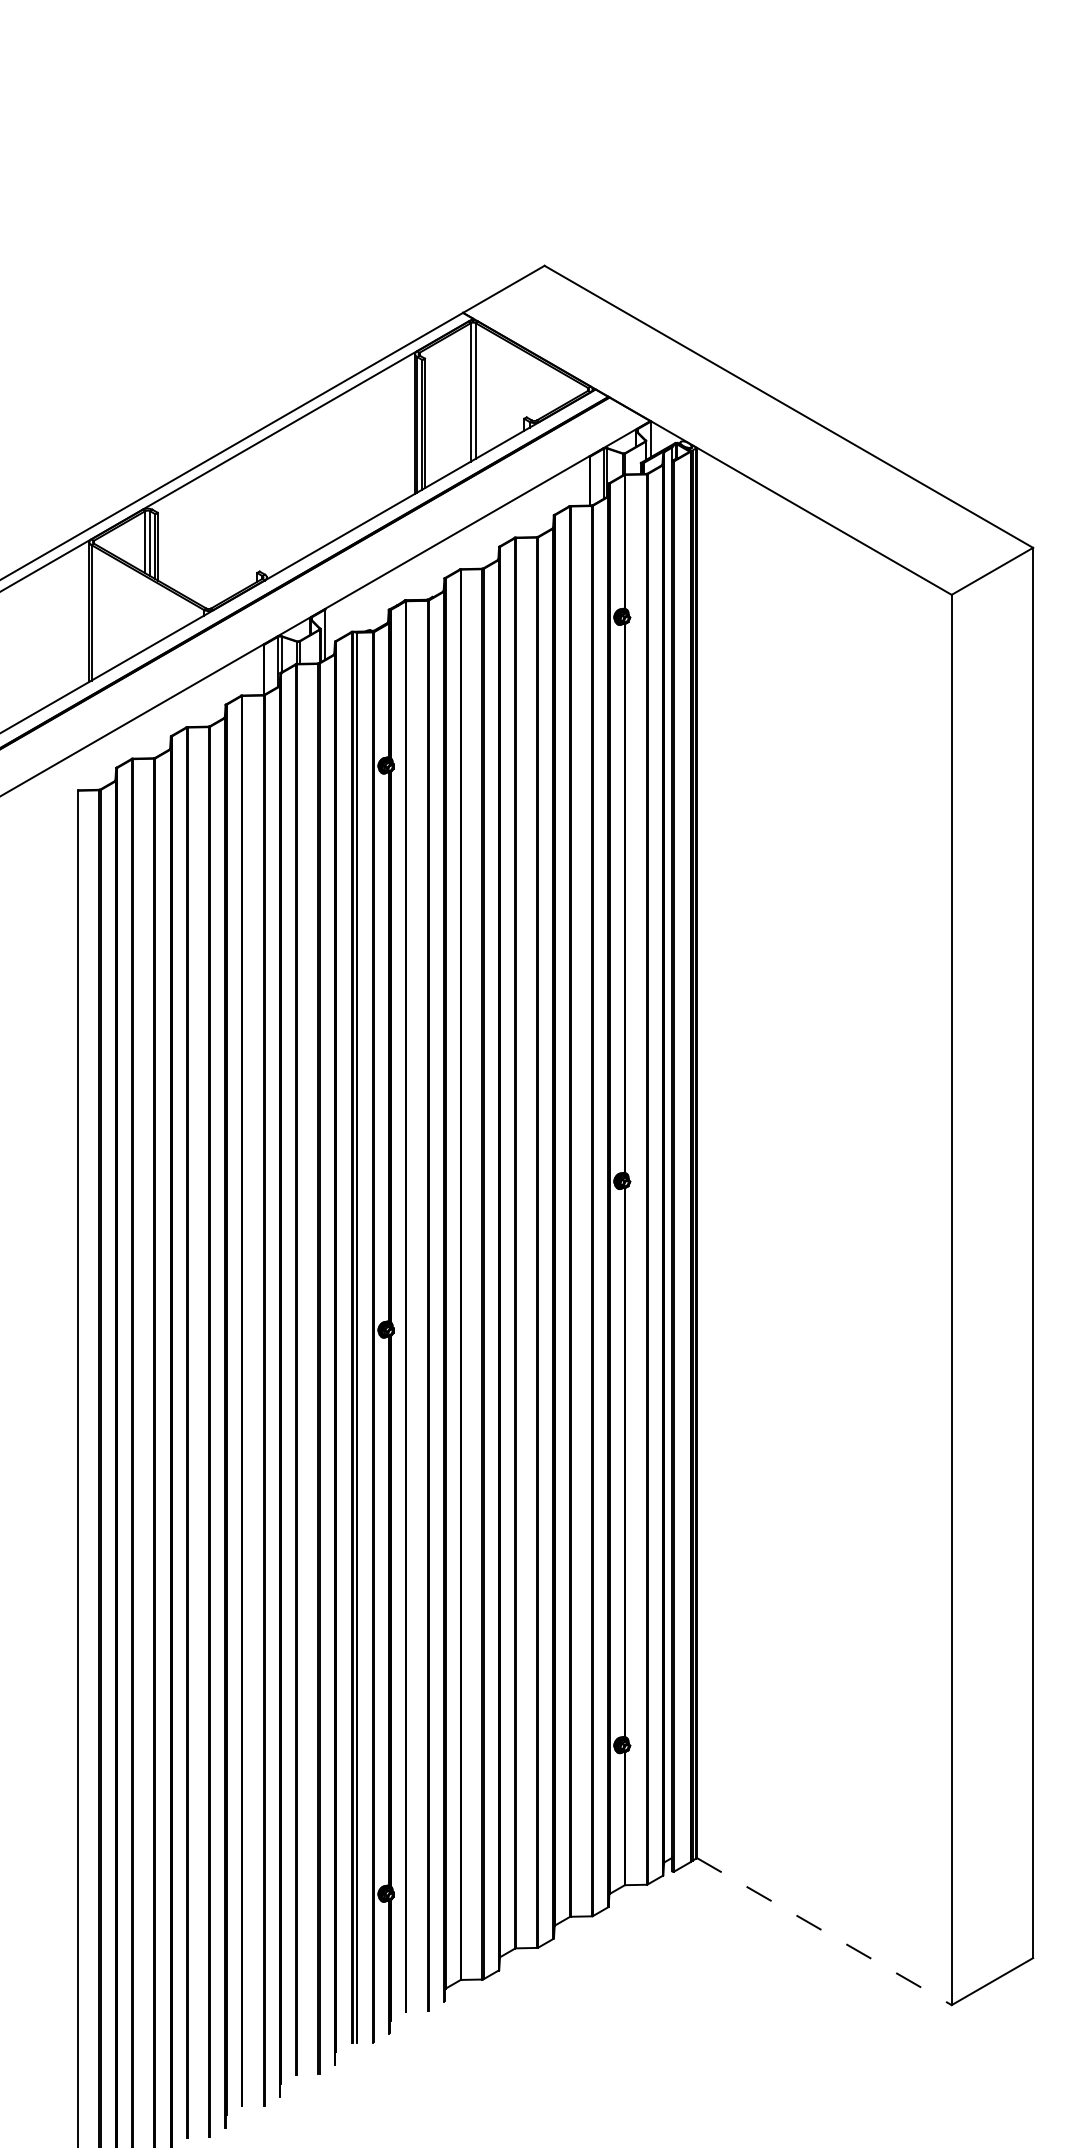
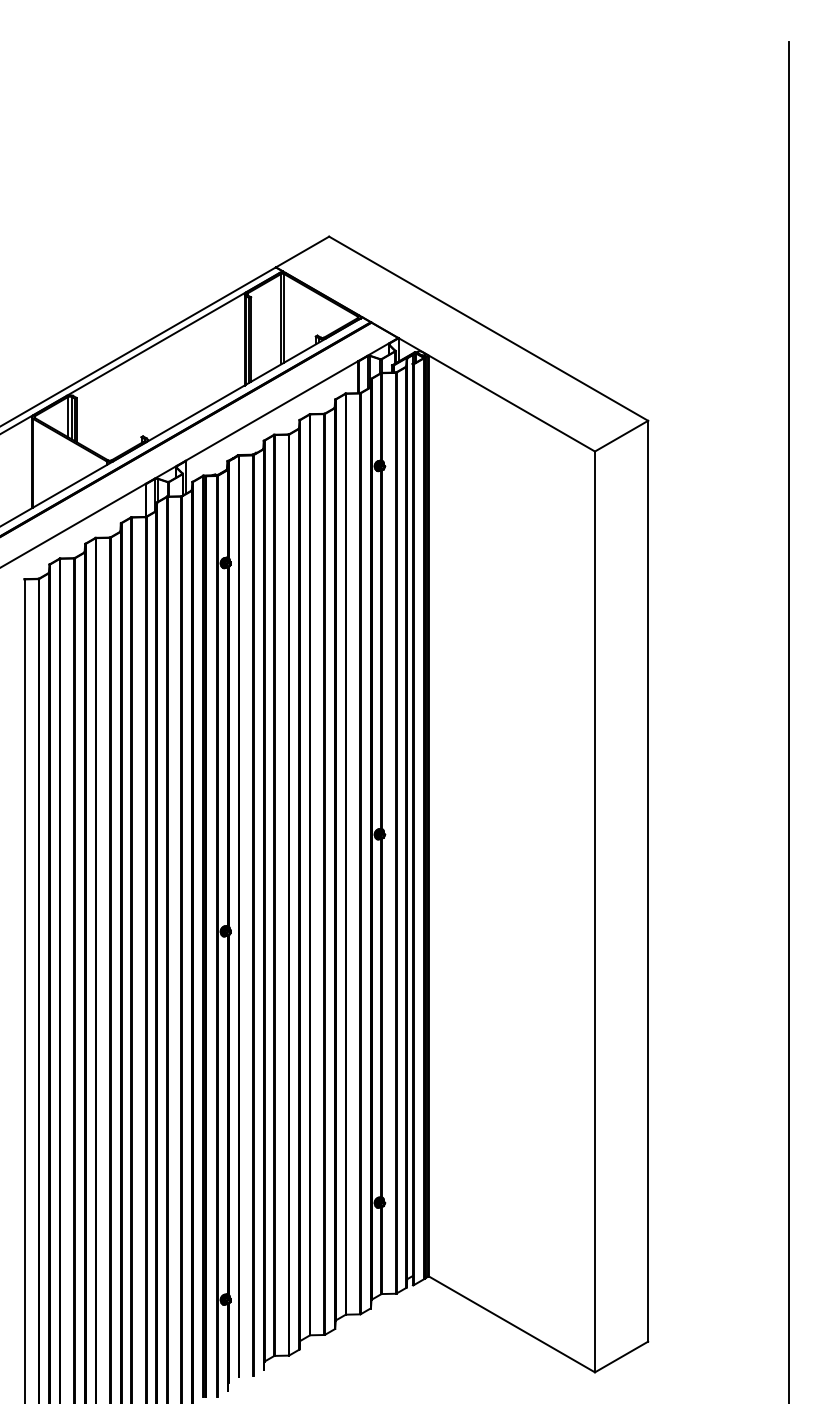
line: (825, 1931) -> (512, 1324), dashed -> solid

